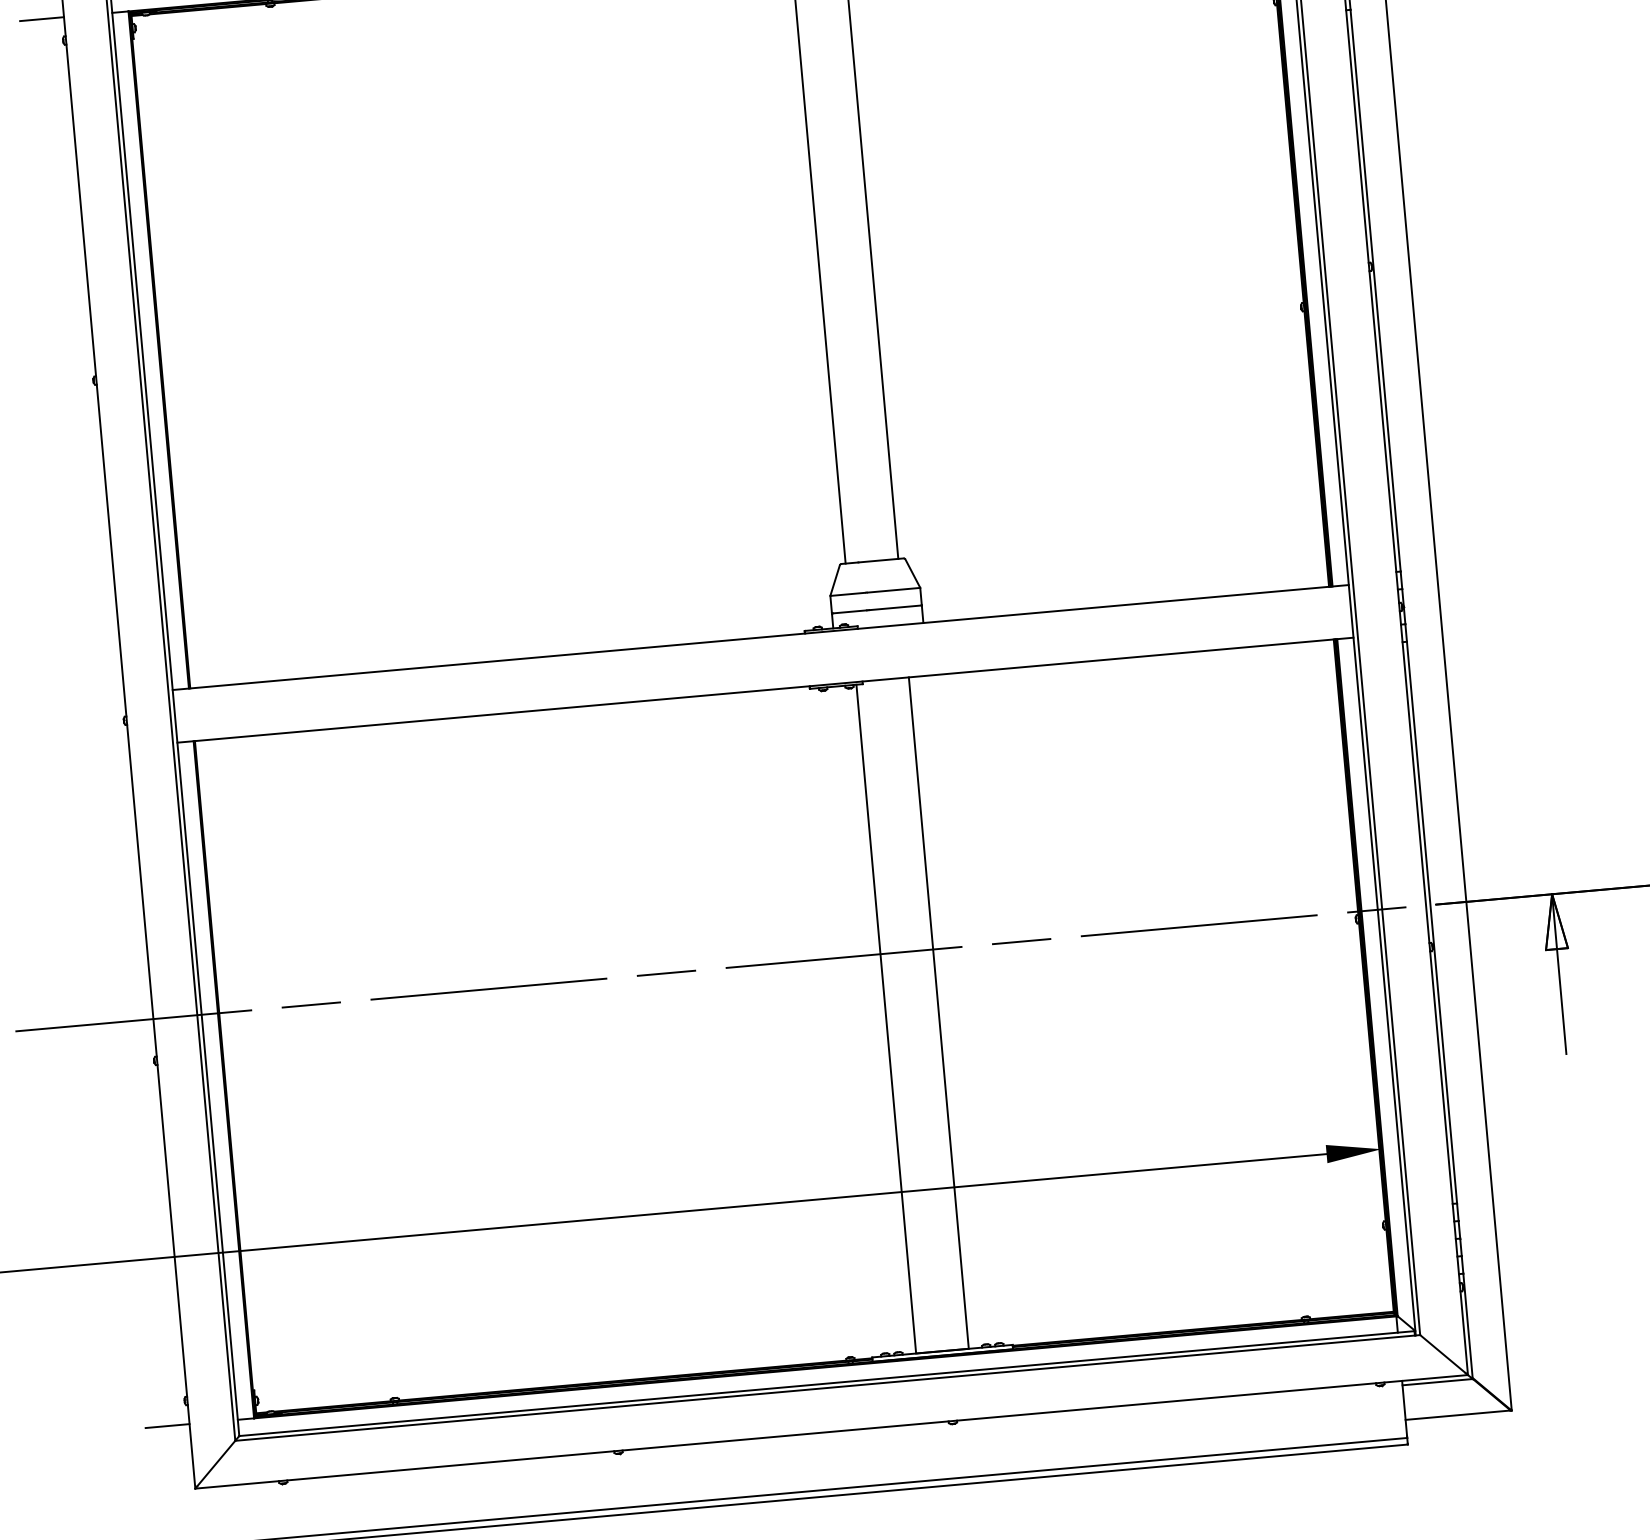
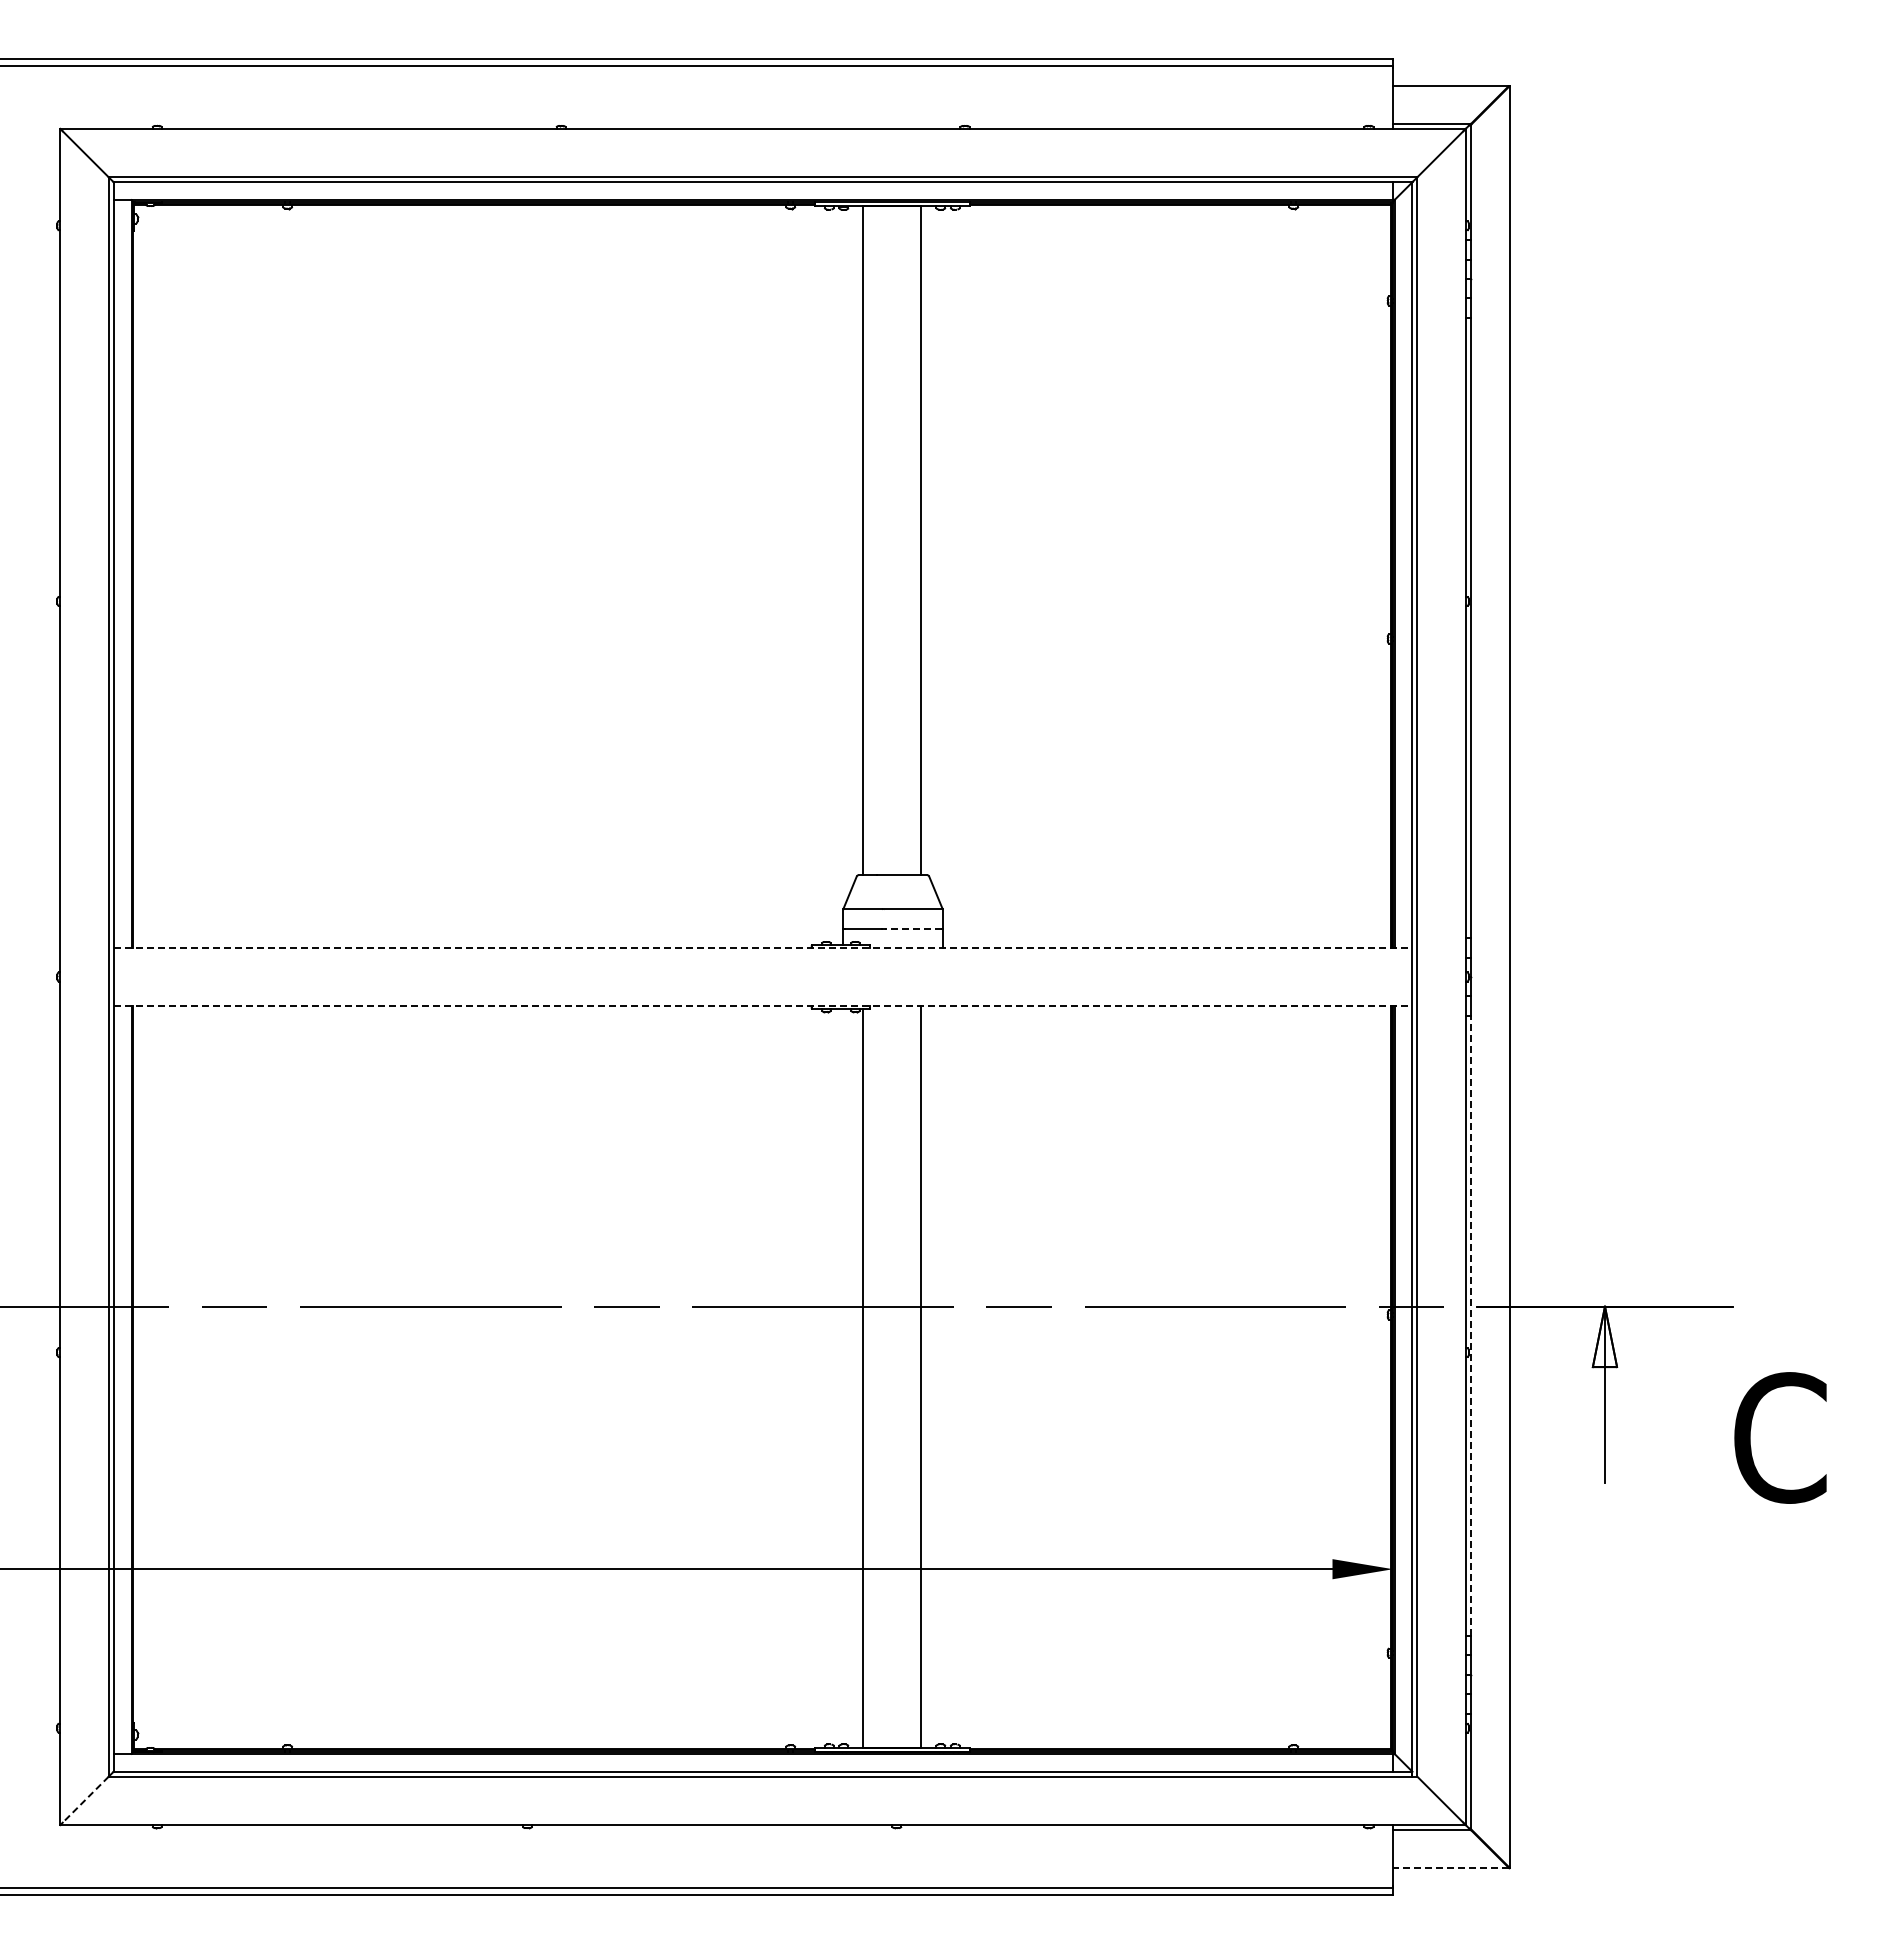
line: (41, 19) -> (35, 200), removed
line: (895, 607) -> (913, 928), solid -> dashed
line: (761, 637) -> (763, 947), solid -> dashed
line: (765, 690) -> (763, 1006), solid -> dashed
line: (1431, 922) -> (1470, 1325), solid -> dashed
line: (1457, 1415) -> (1450, 1868), solid -> dashed
line: (167, 1425) -> (35, 1753), removed
line: (216, 1463) -> (85, 1799), solid -> dashed

